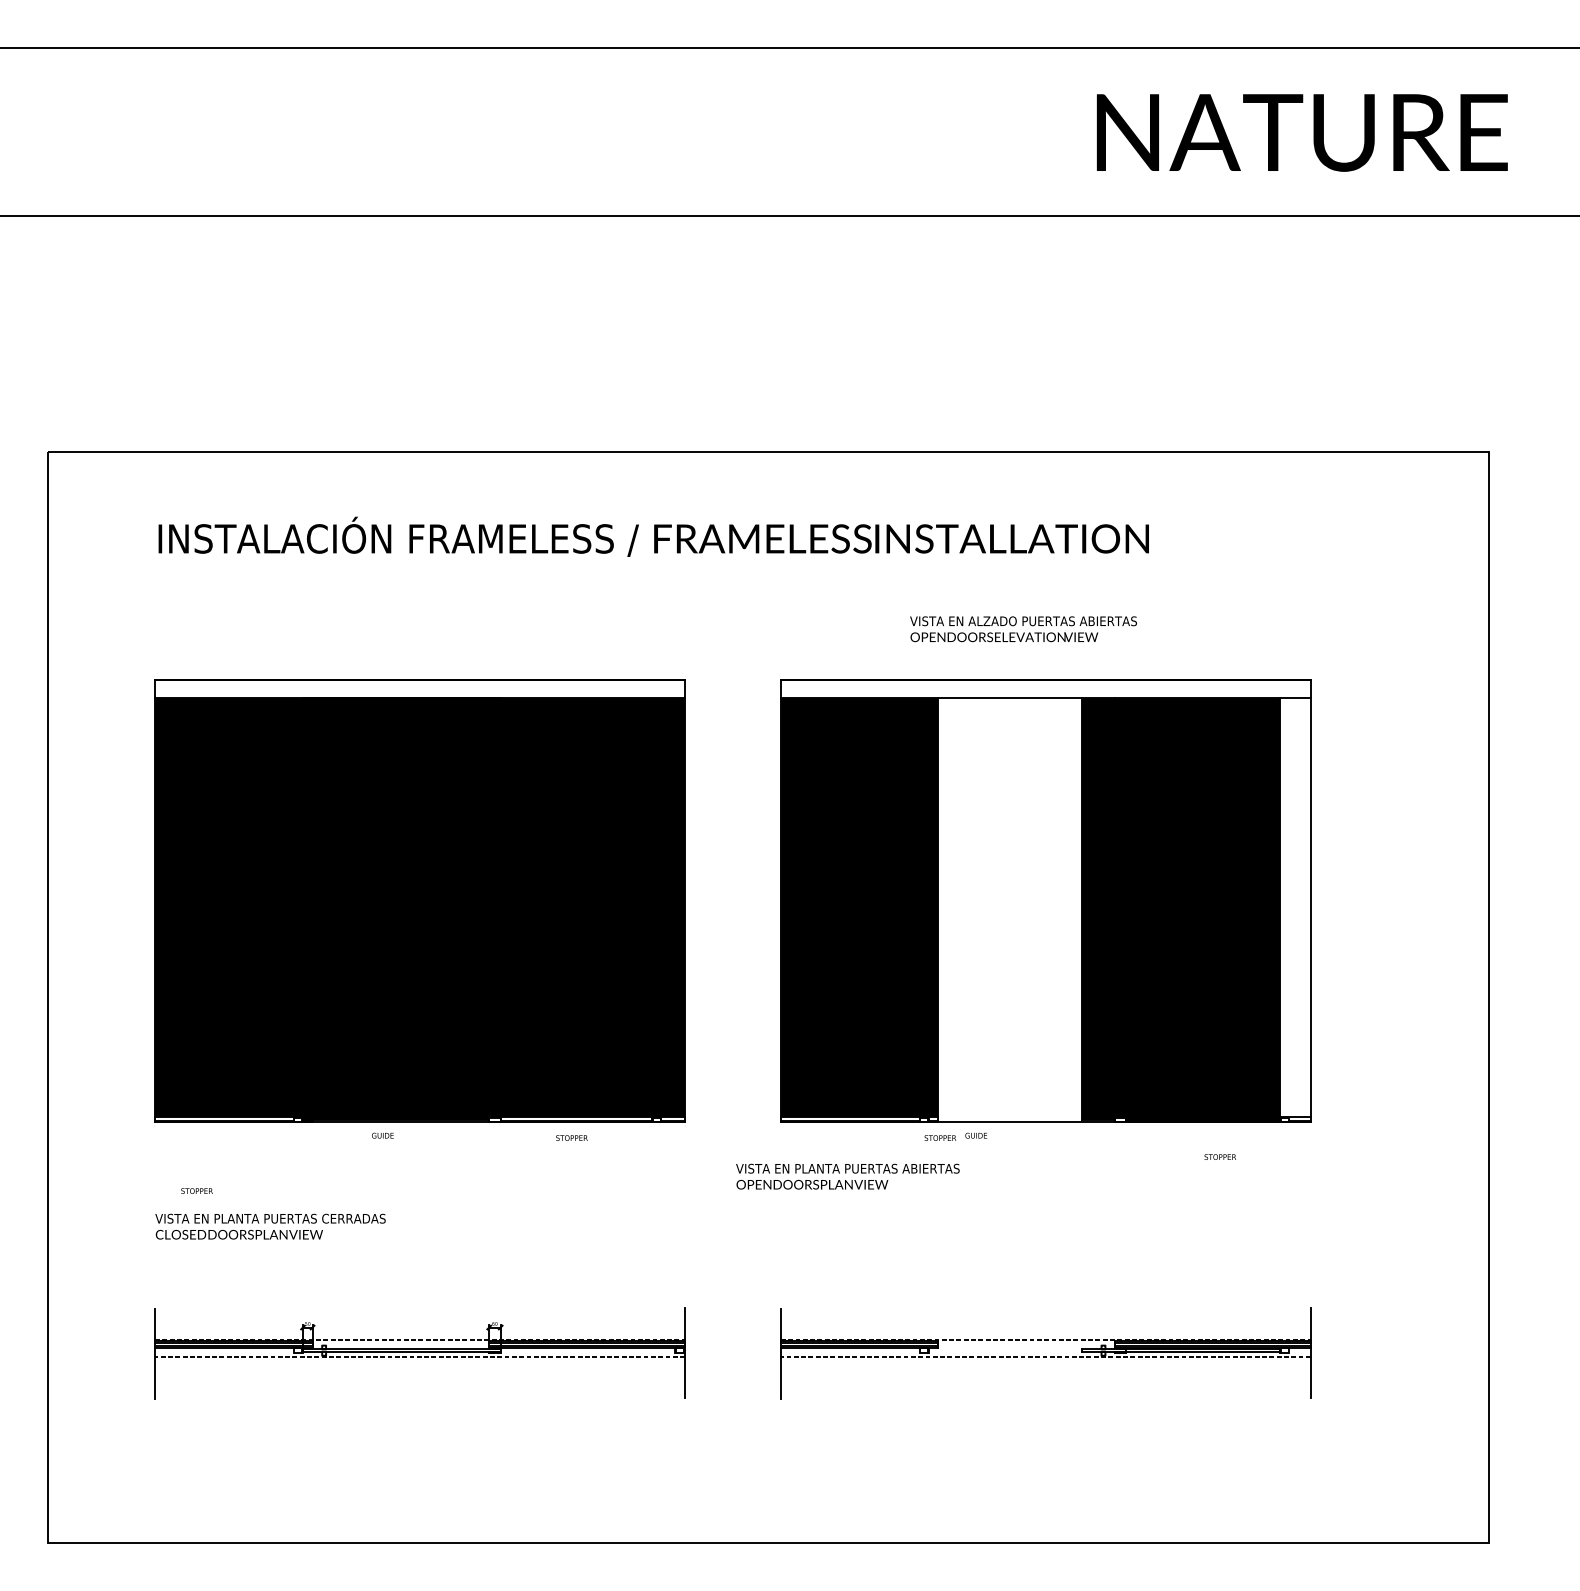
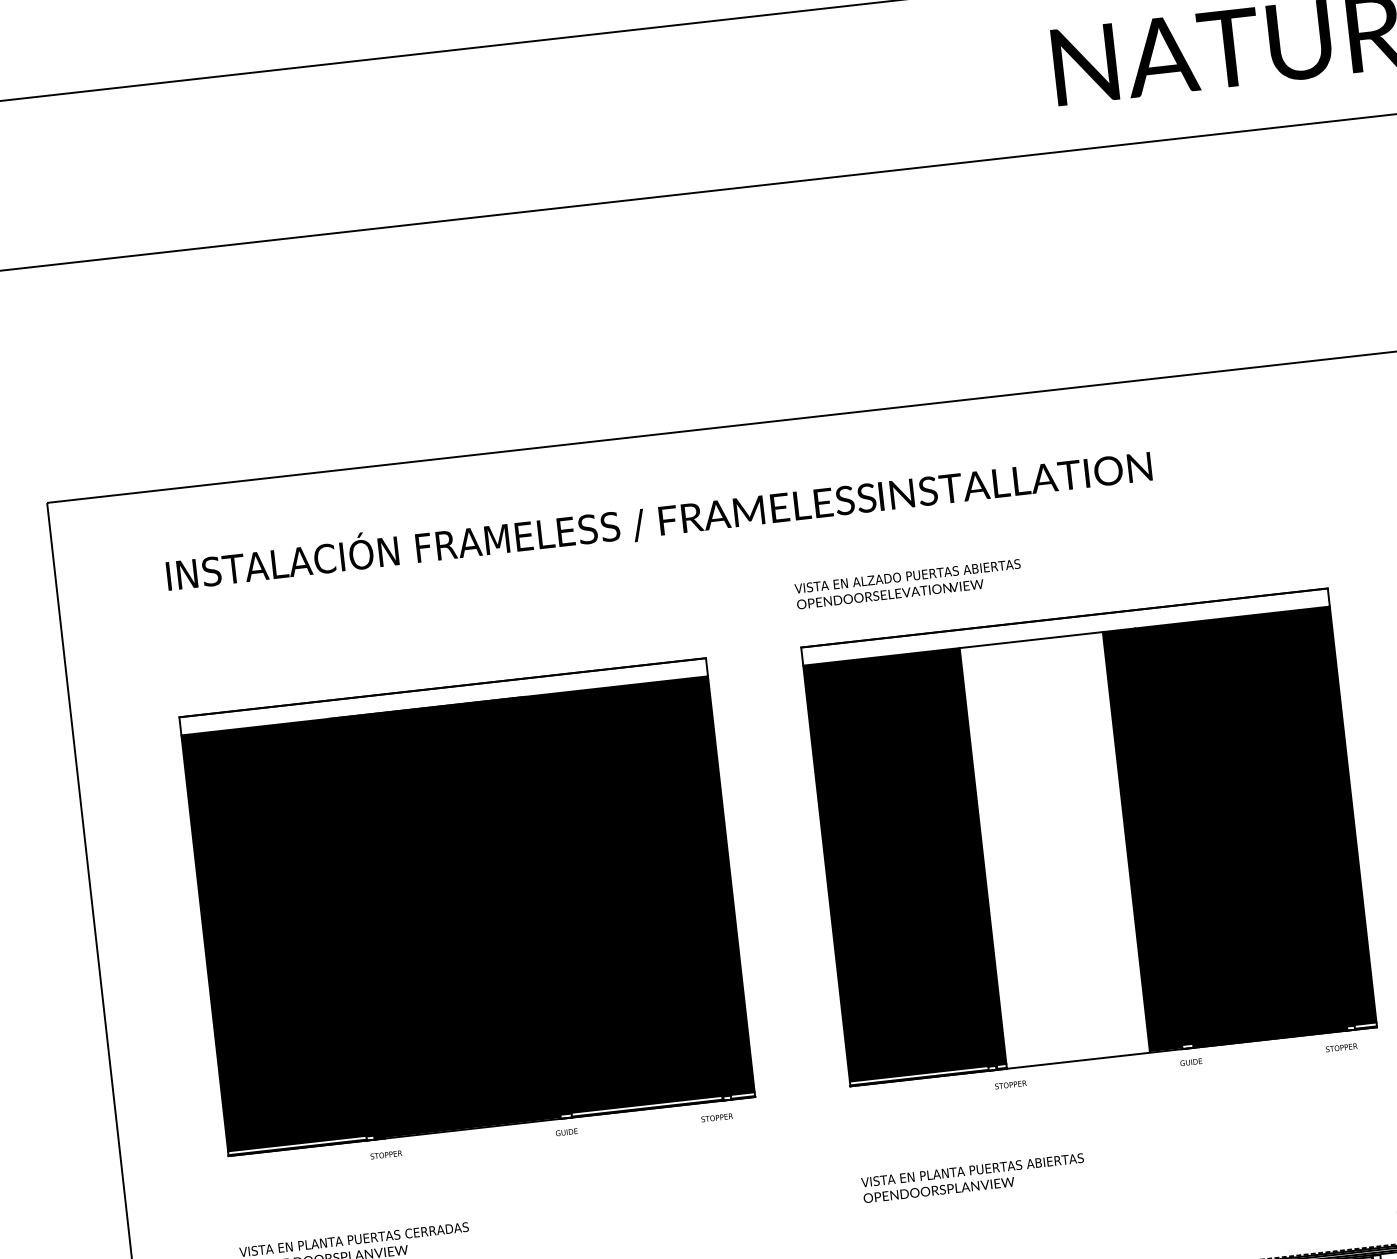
text: (1023, 629) -> (908, 584), moved
fill: (1295, 907) -> (1337, 816), added
text: (382, 1135) -> (566, 1132), moved
text: (976, 1135) -> (1191, 1061), moved
text: (571, 1137) -> (716, 1117), moved
text: (1219, 1156) -> (1340, 1047), moved
text: (847, 1176) -> (973, 1178), moved
text: (196, 1190) -> (385, 1154), moved

